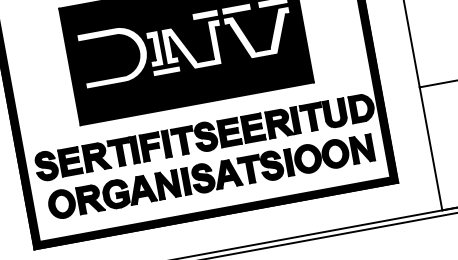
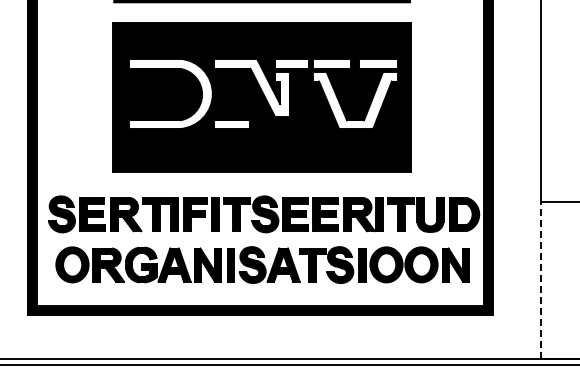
line: (430, 149) -> (540, 280), solid -> dashed

